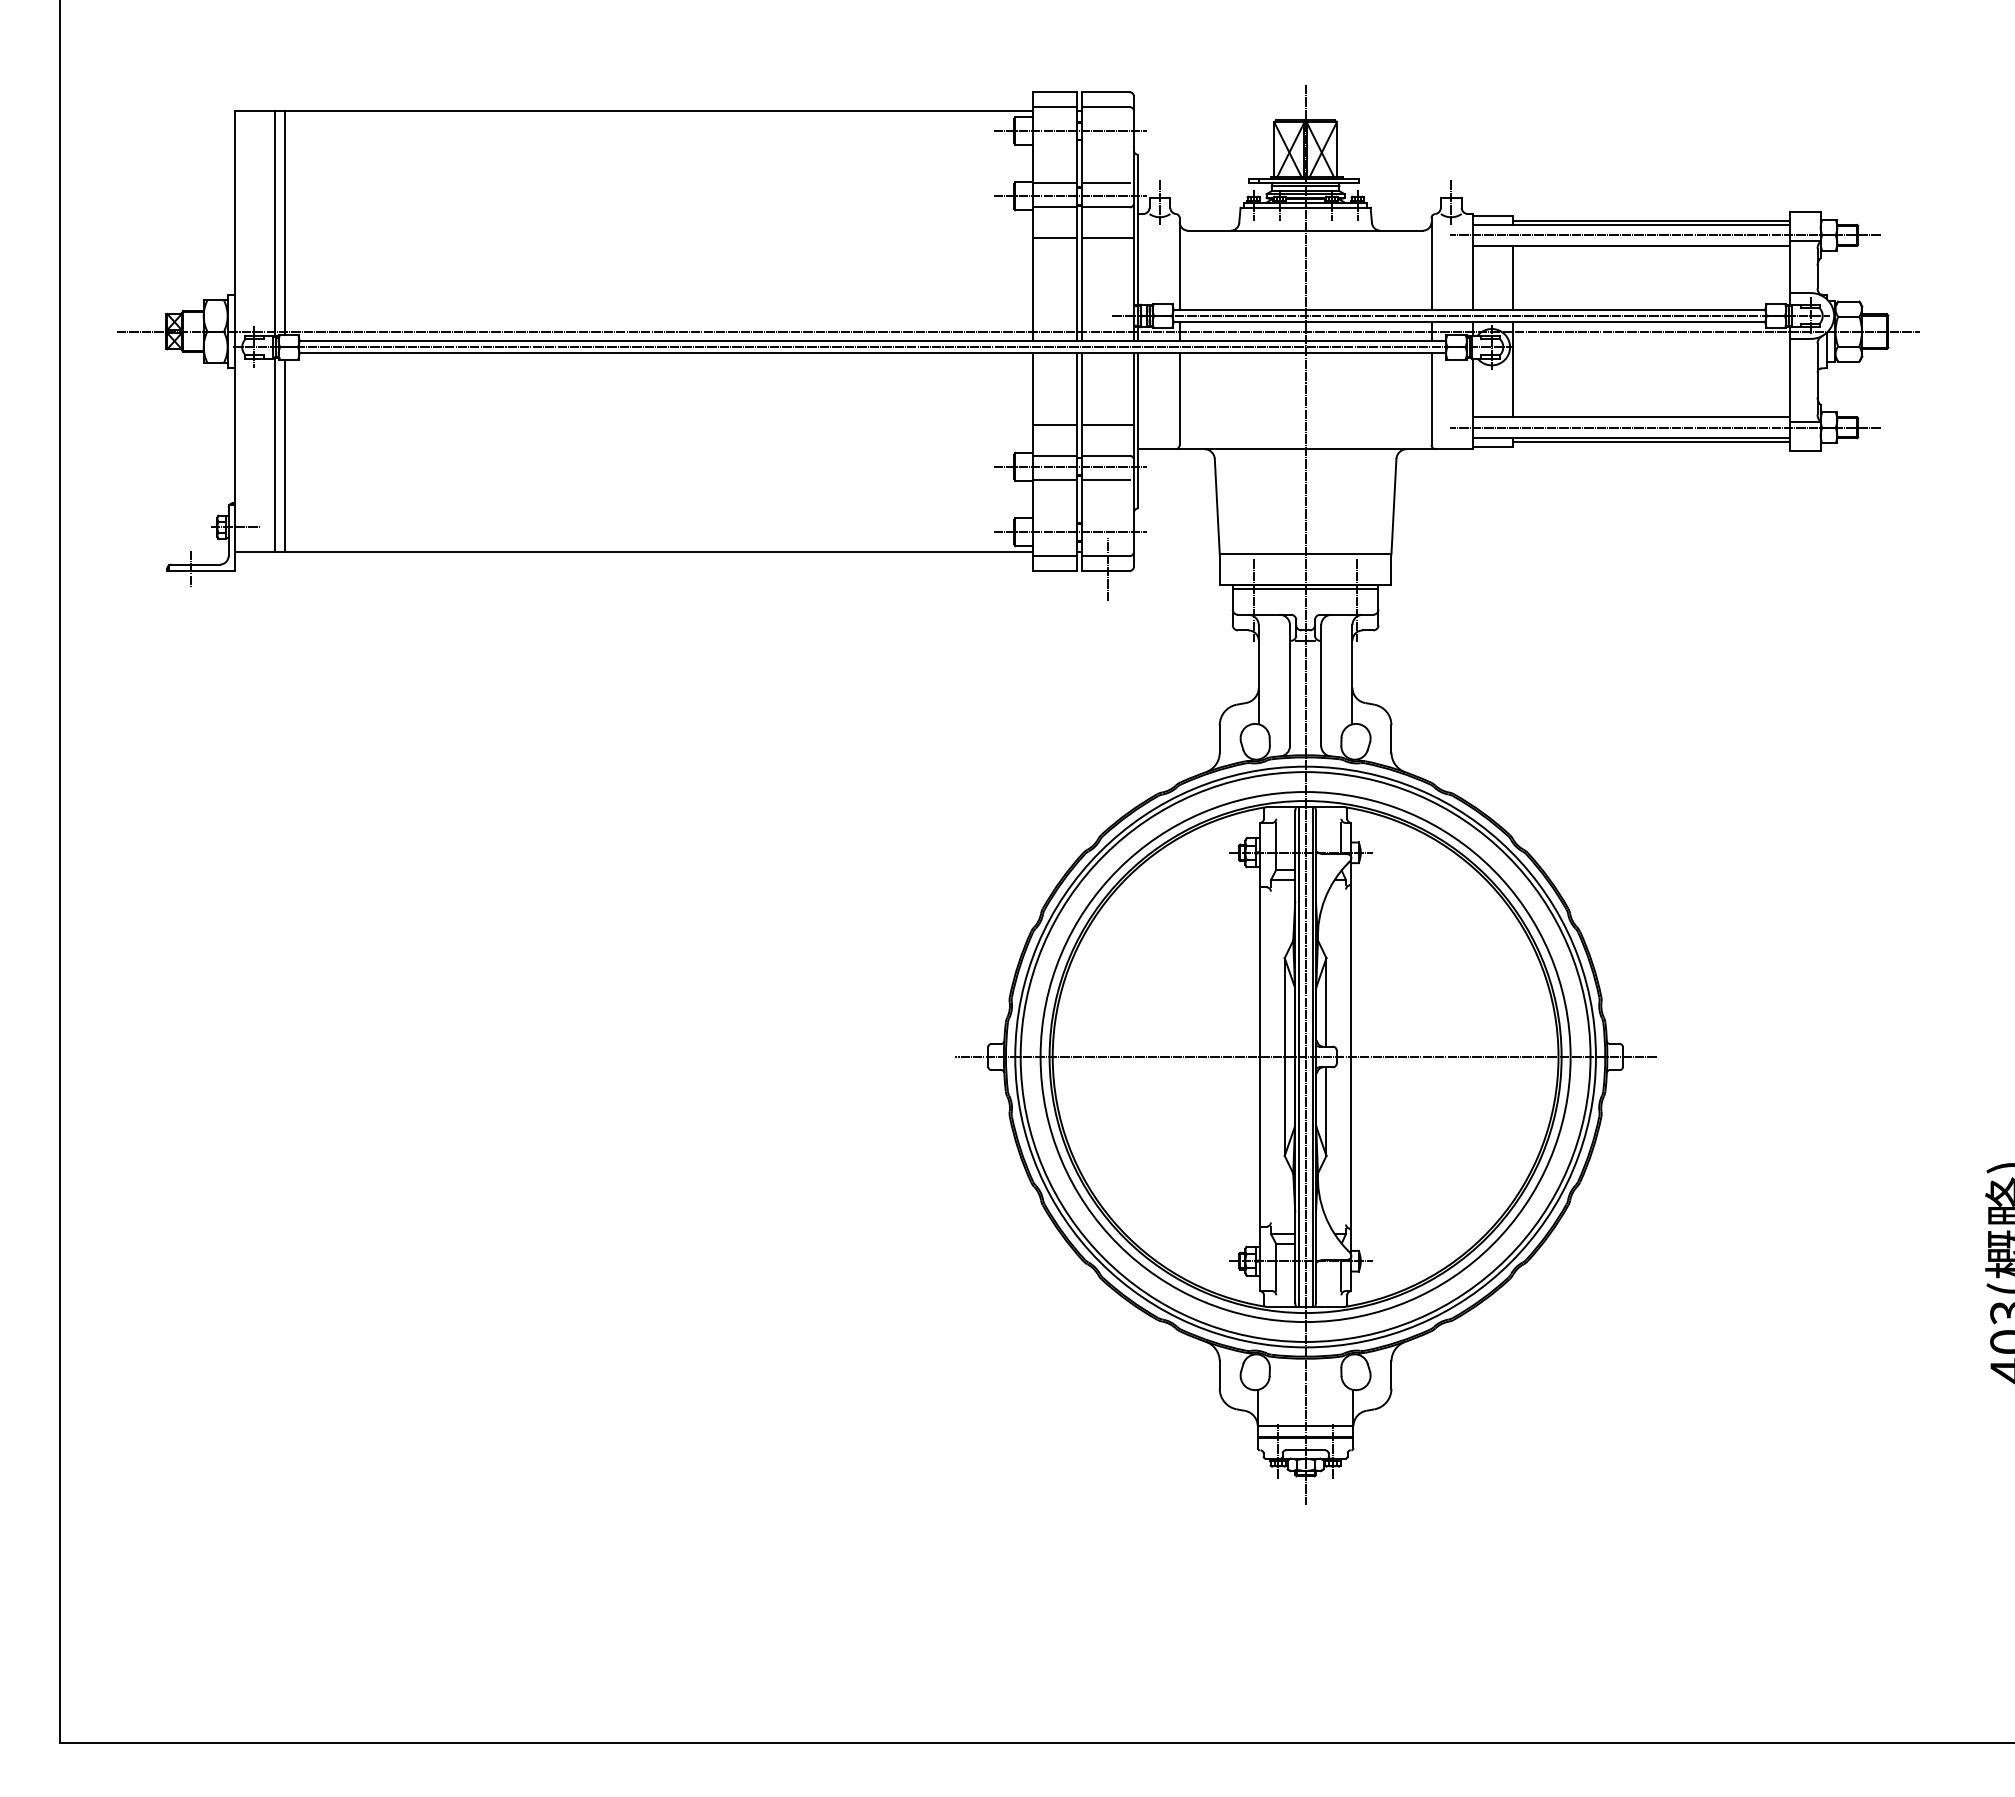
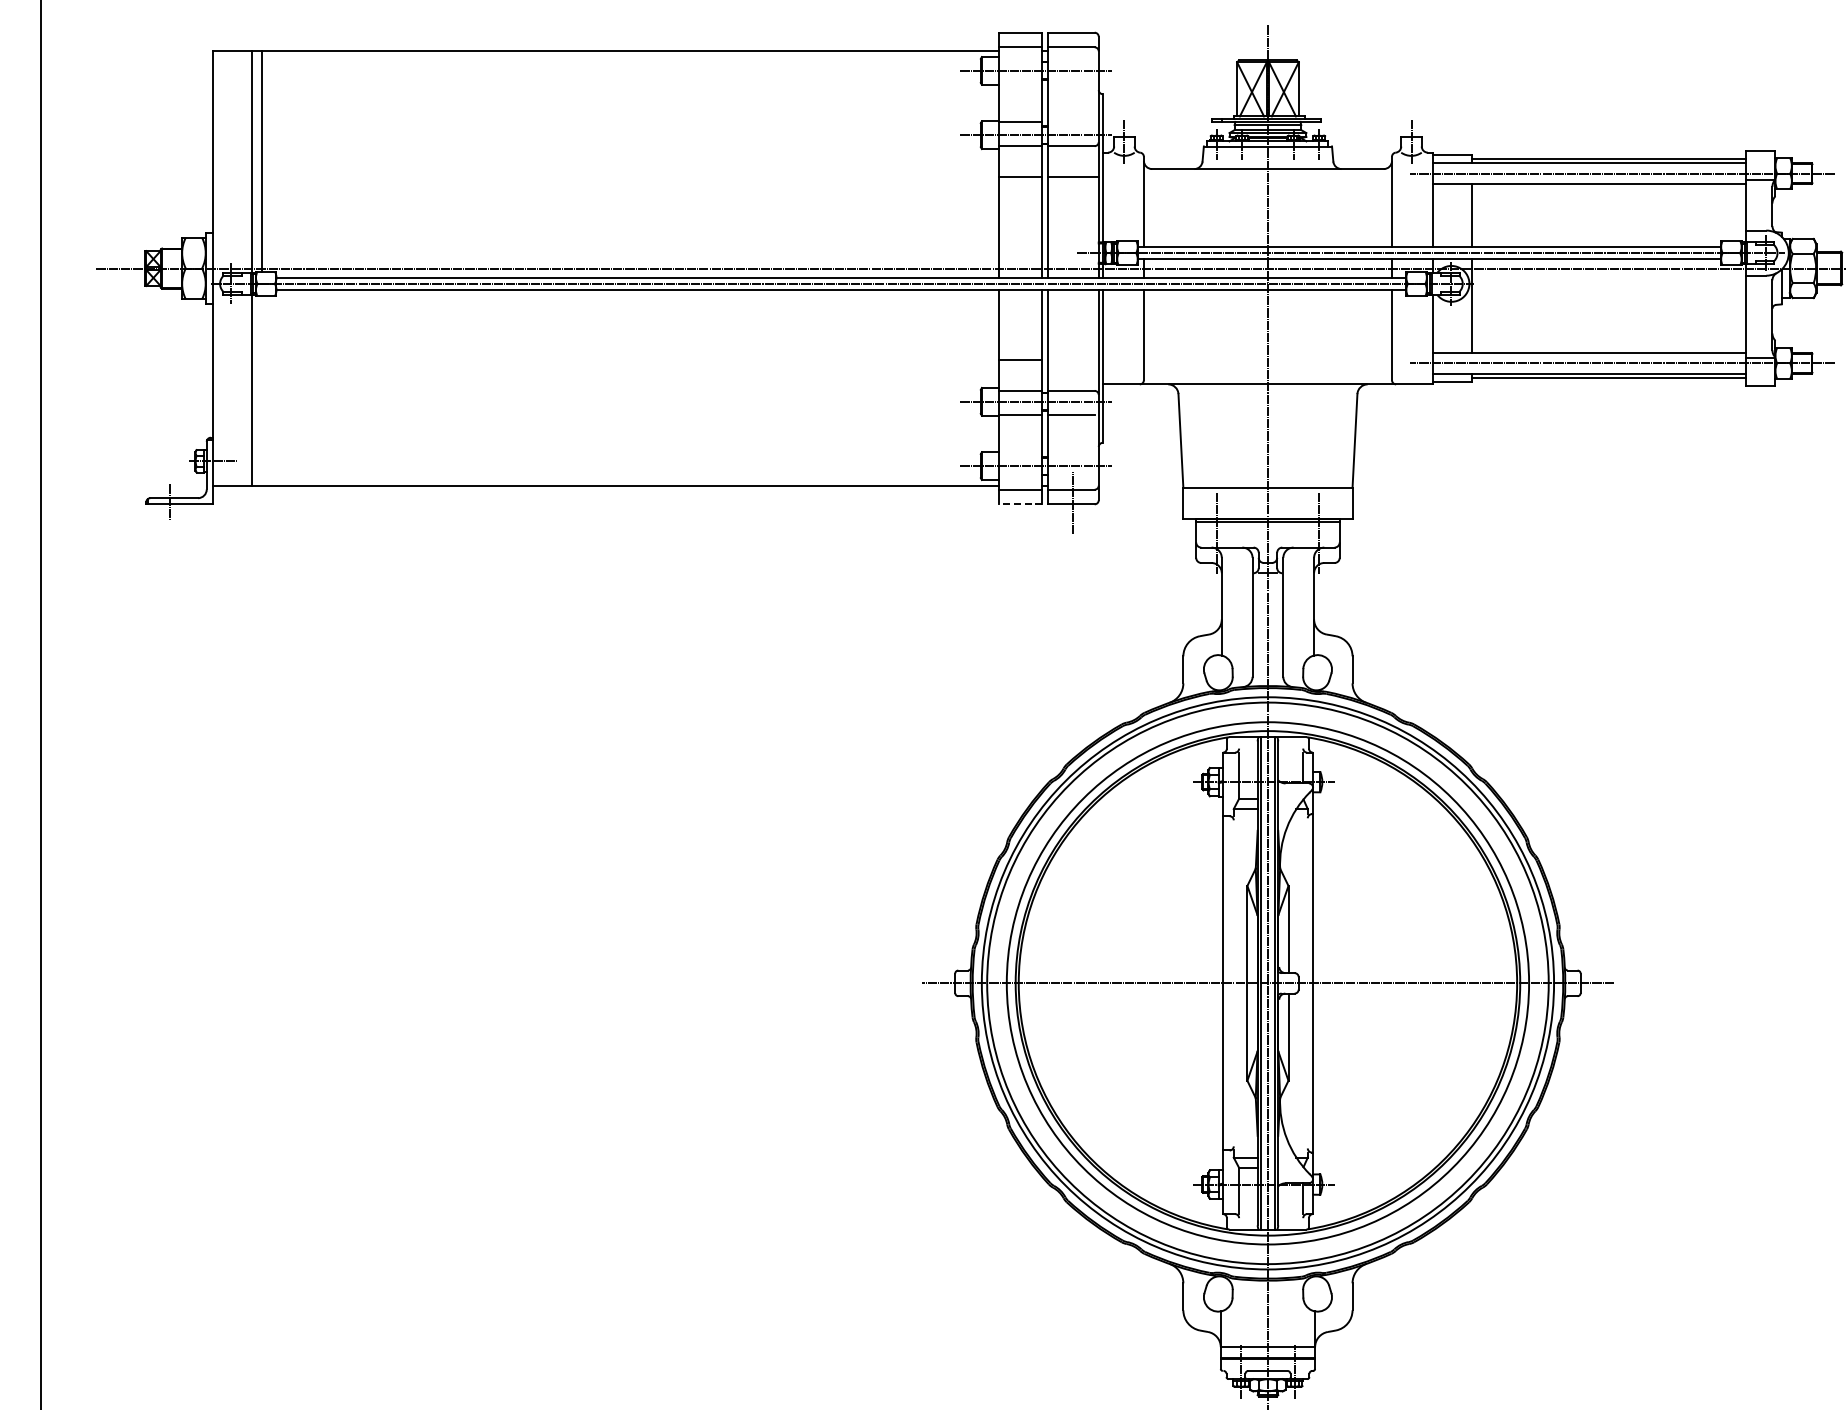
line: (1105, 182) -> (1070, 121), removed
line: (1107, 424) -> (1072, 360), removed
line: (284, 455) -> (261, 390), removed
line: (1054, 570) -> (1020, 503), solid -> dashed

